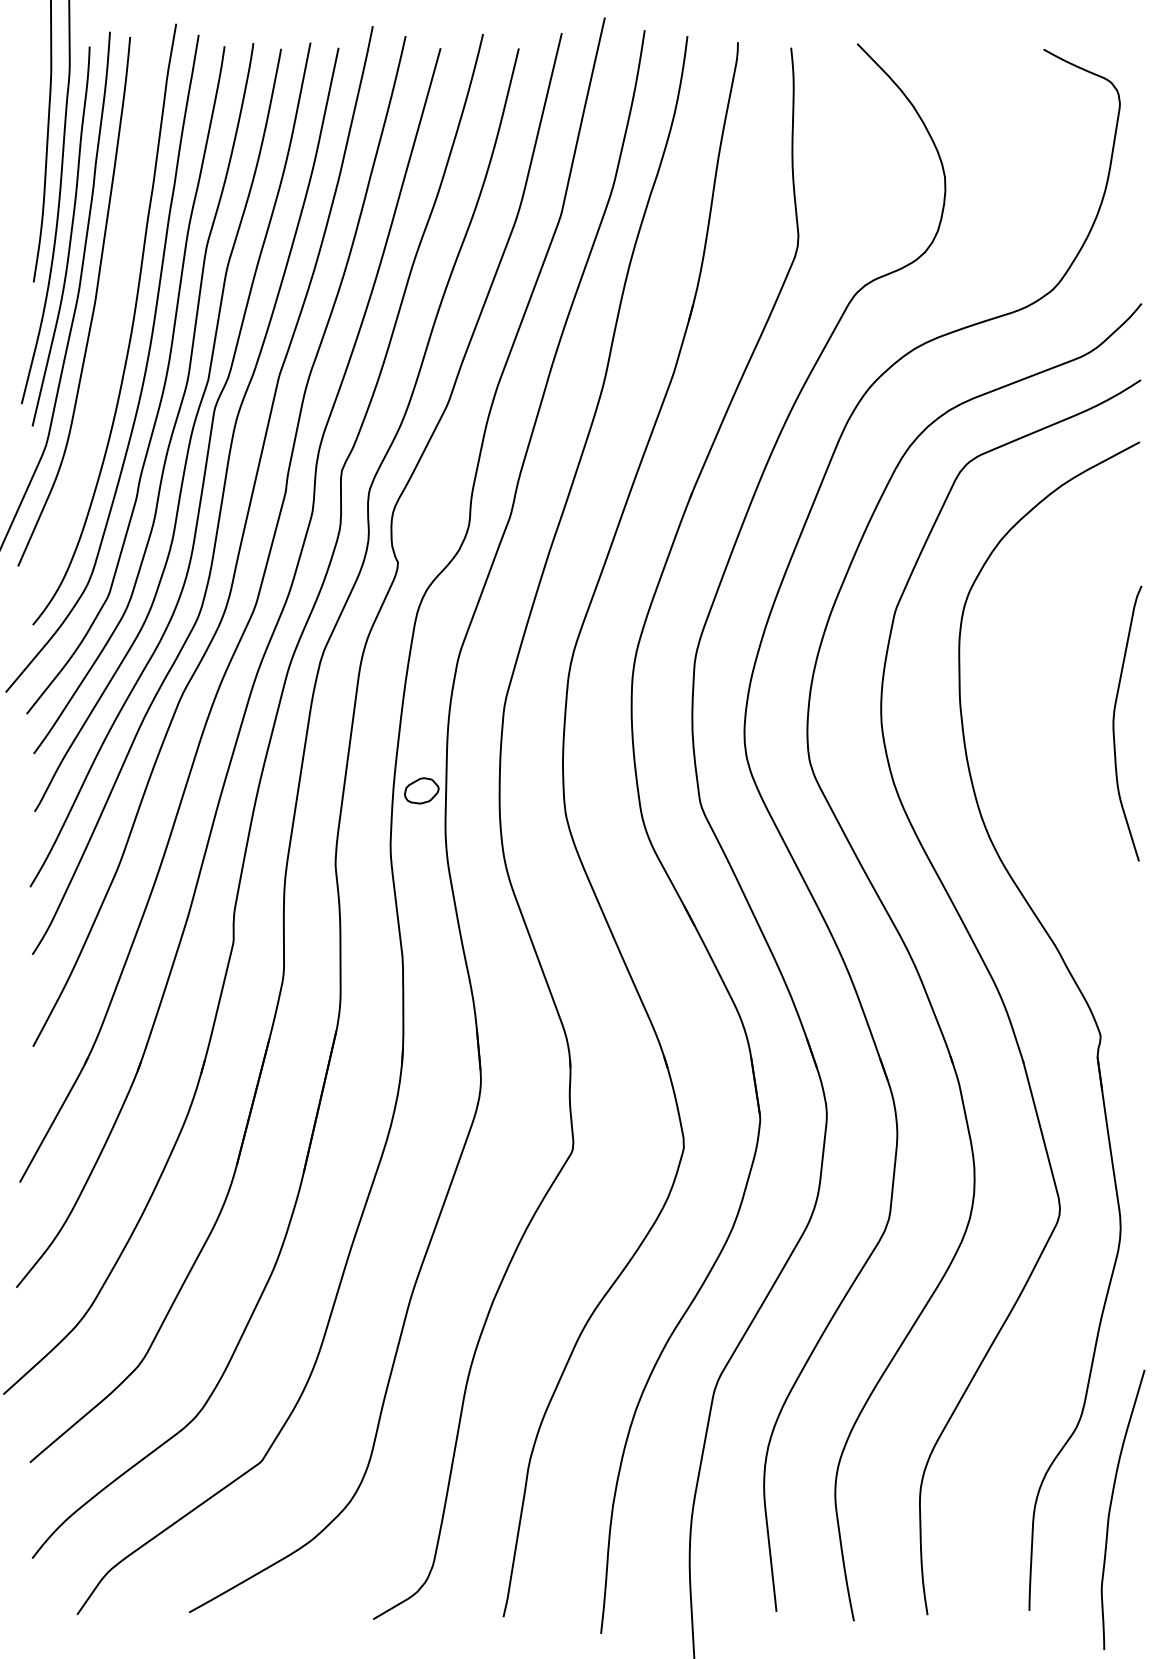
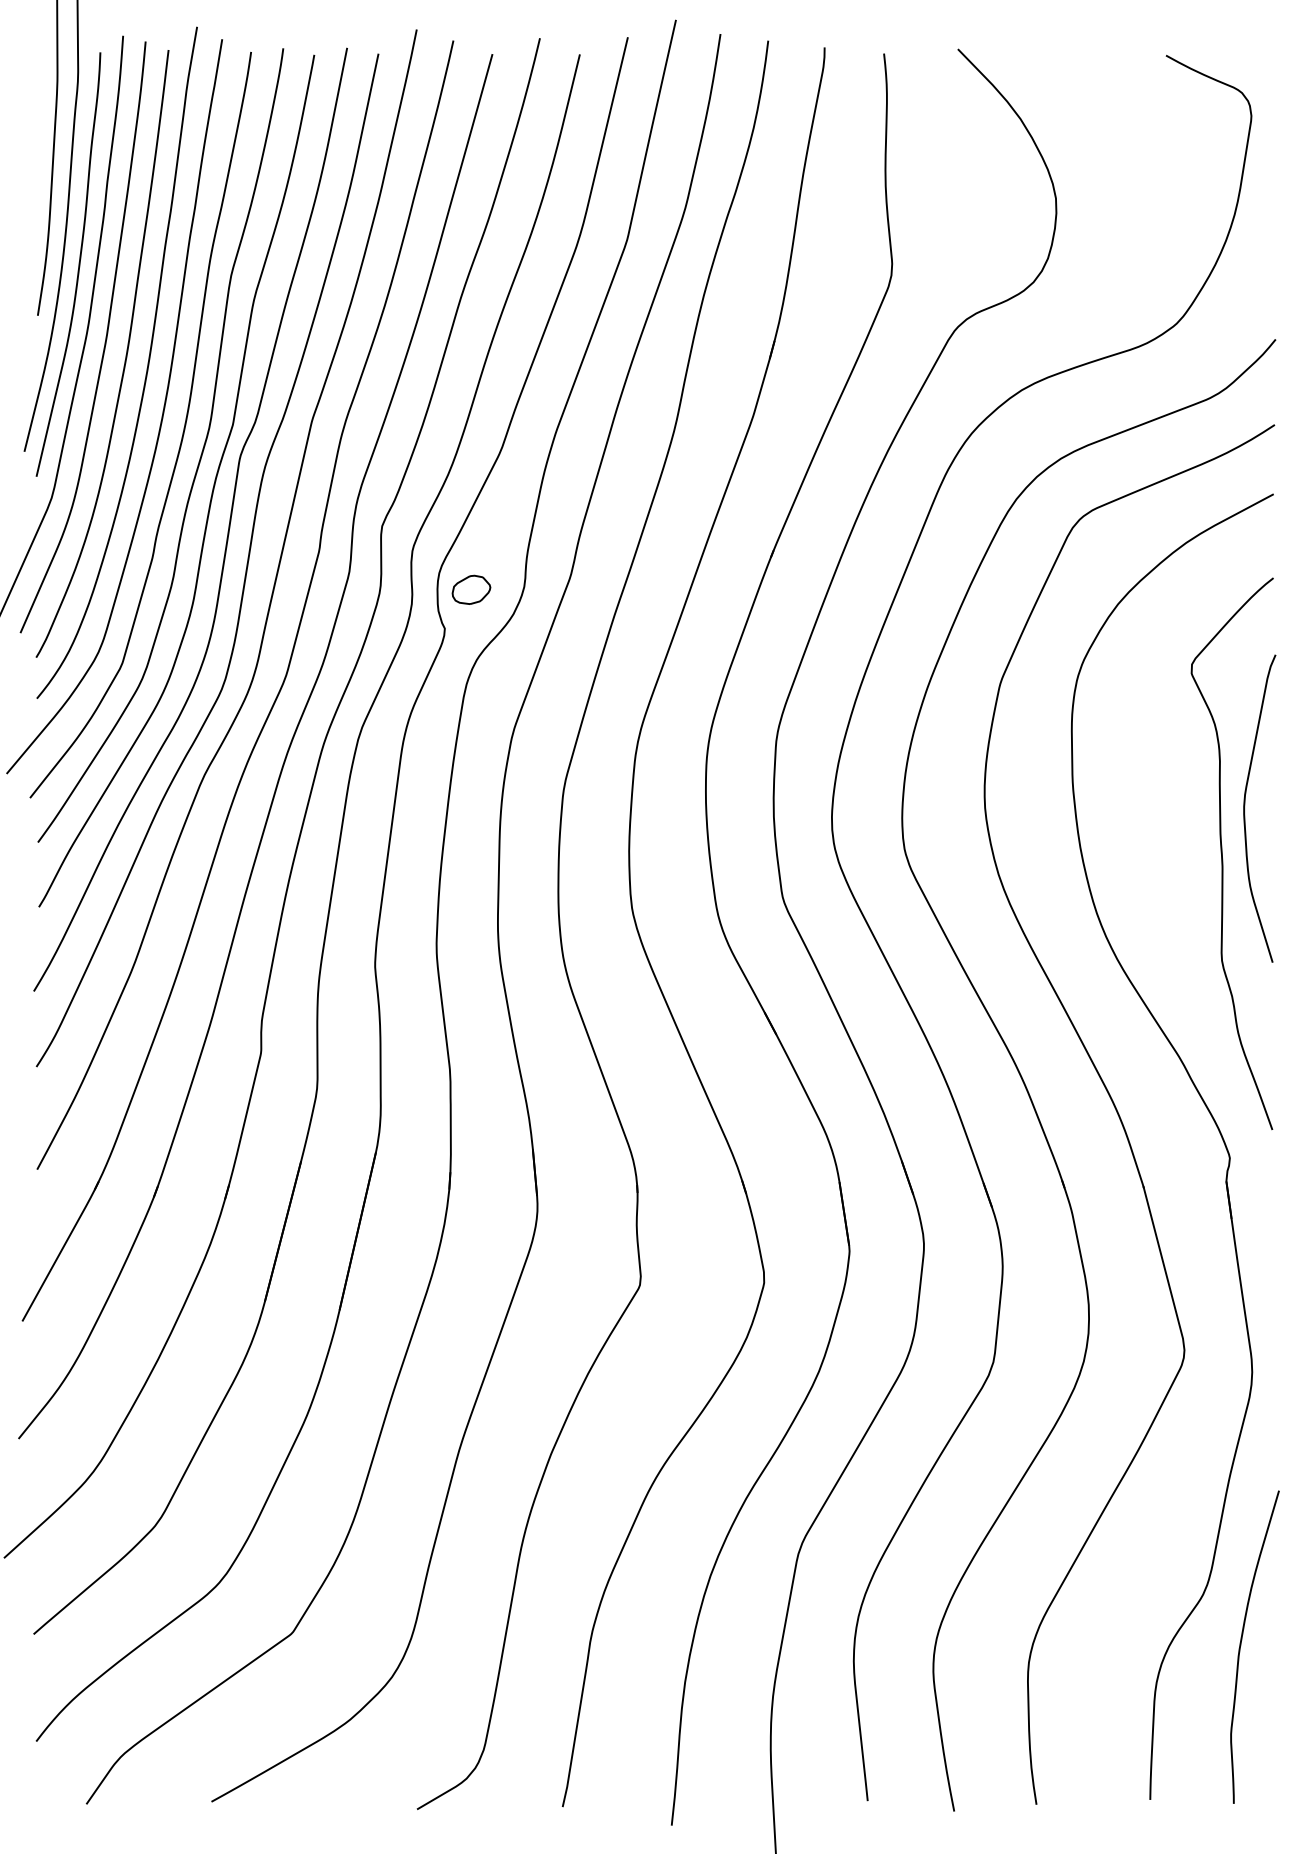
curve: (112, 317) -> (125, 354), added
curve: (1094, 763) -> (1222, 853), added
part: (421, 790) -> (471, 589), moved
curve: (1111, 1508) -> (1241, 1645), moved

